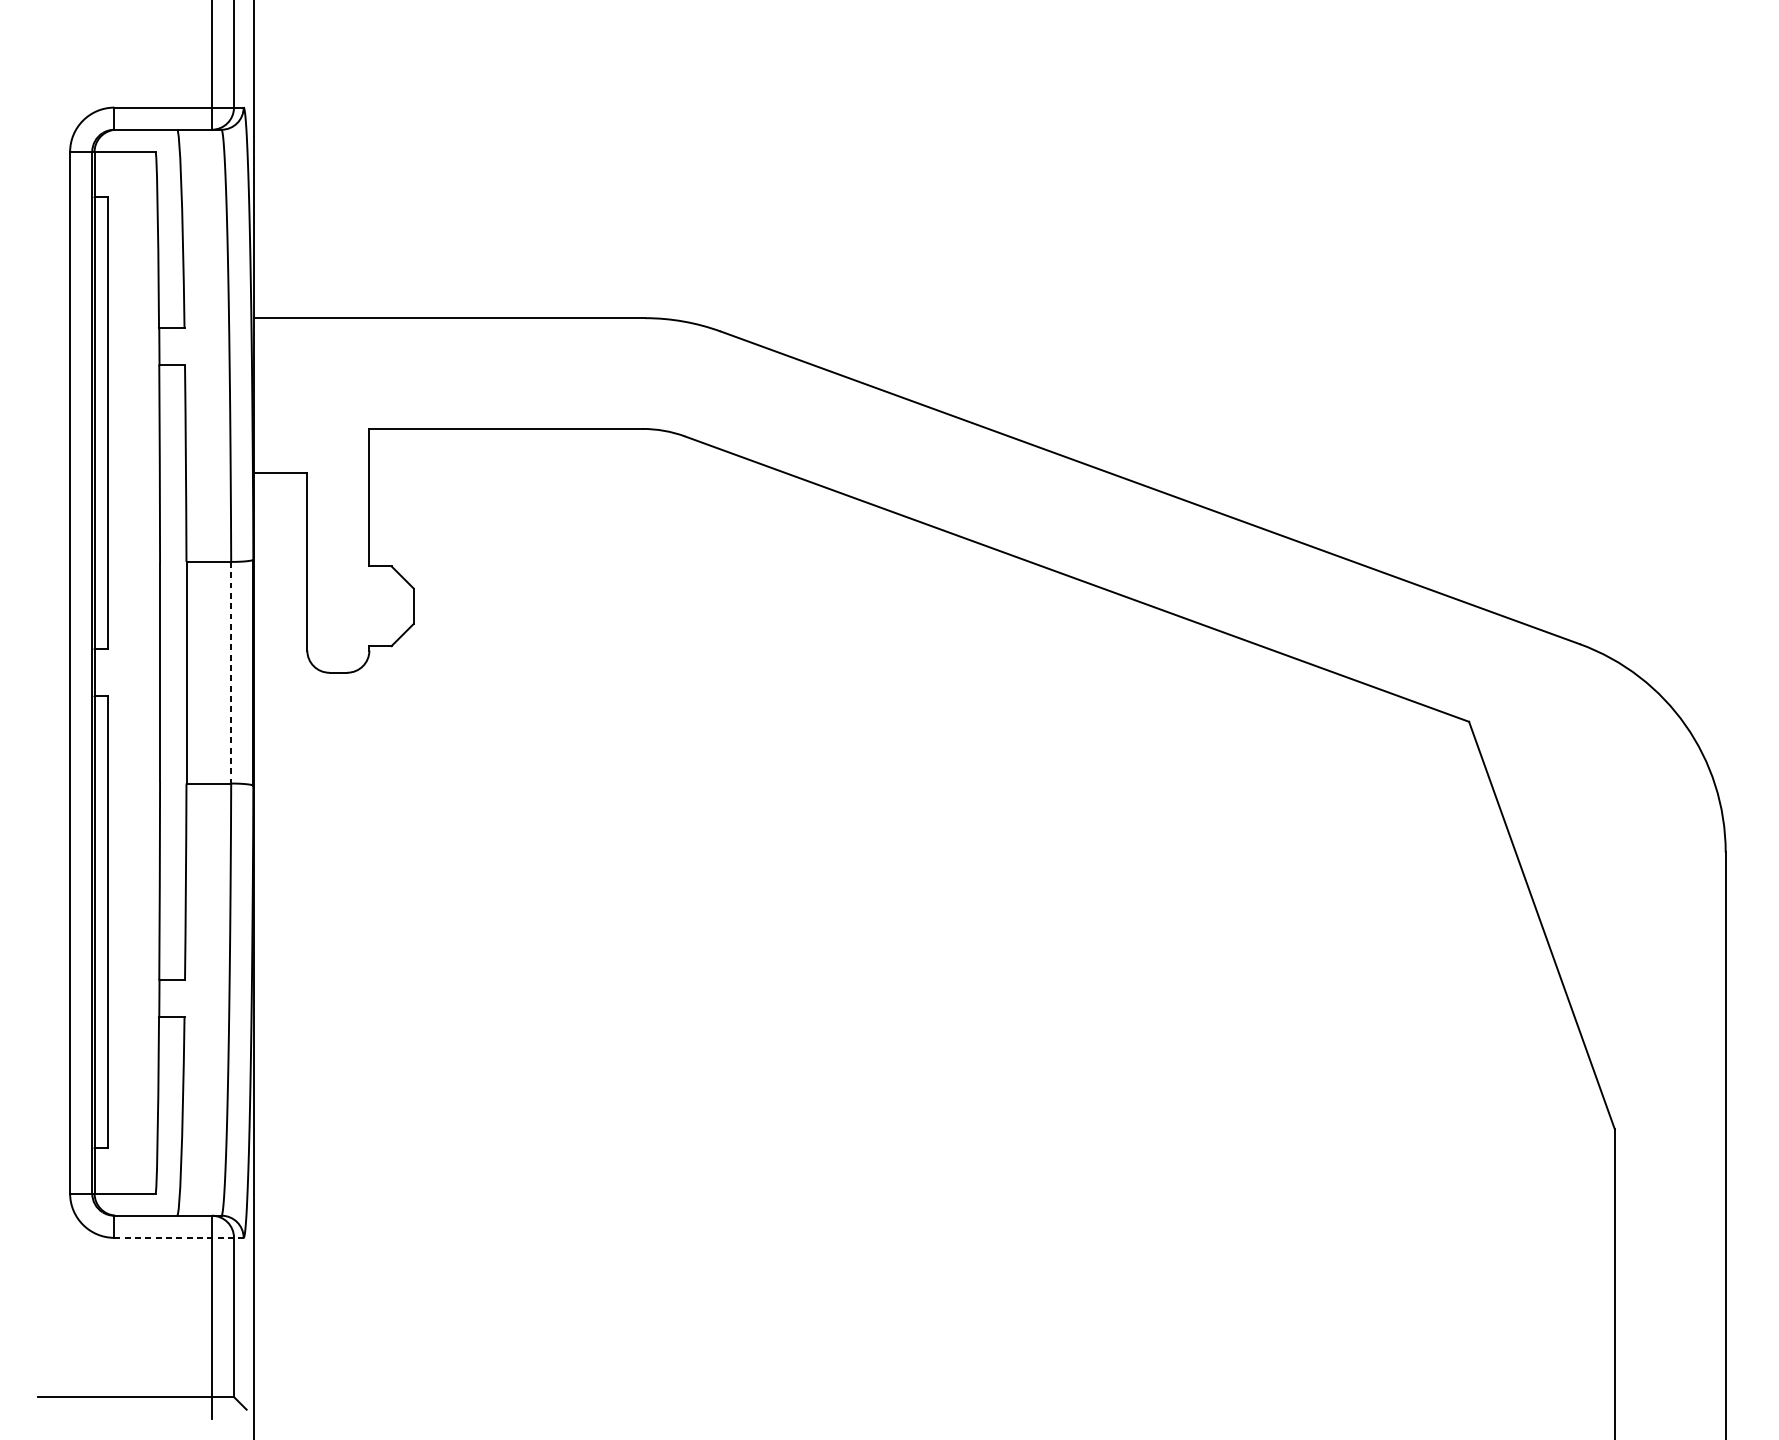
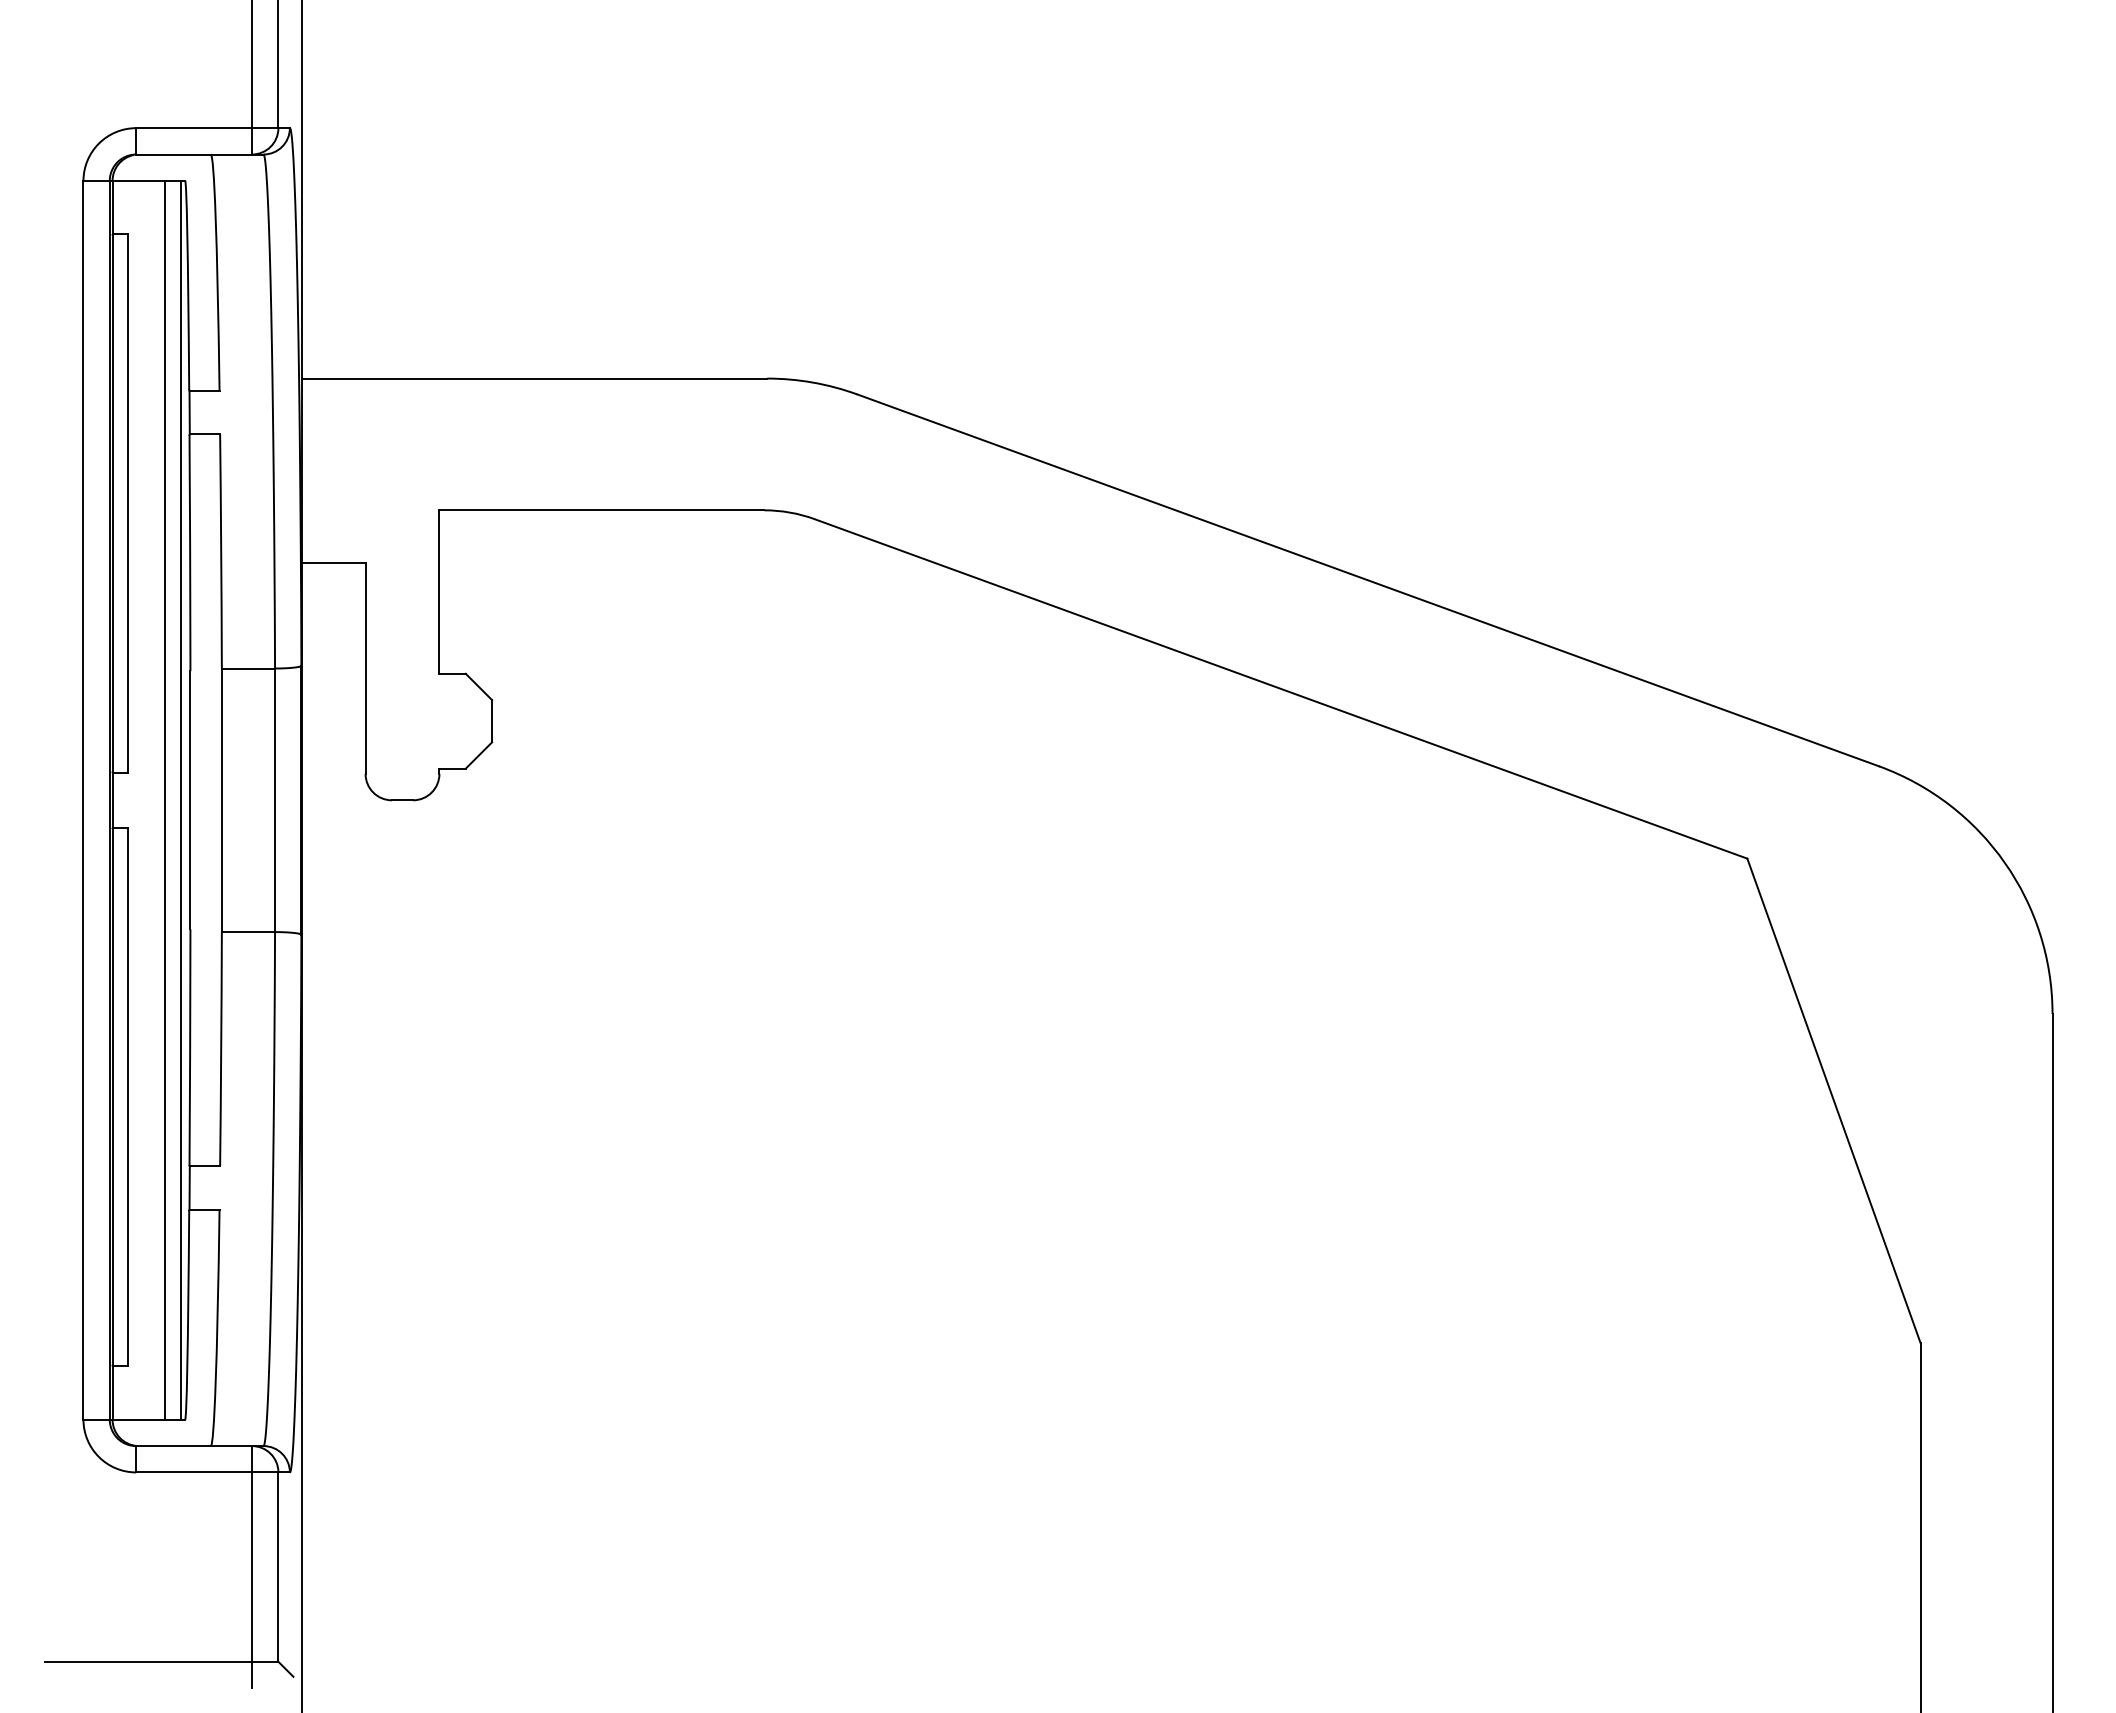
line: (139, 672) -> (165, 799), added
line: (152, 672) -> (181, 799), added
line: (231, 672) -> (275, 800), dashed -> solid
line: (179, 1237) -> (213, 1472), dashed -> solid

